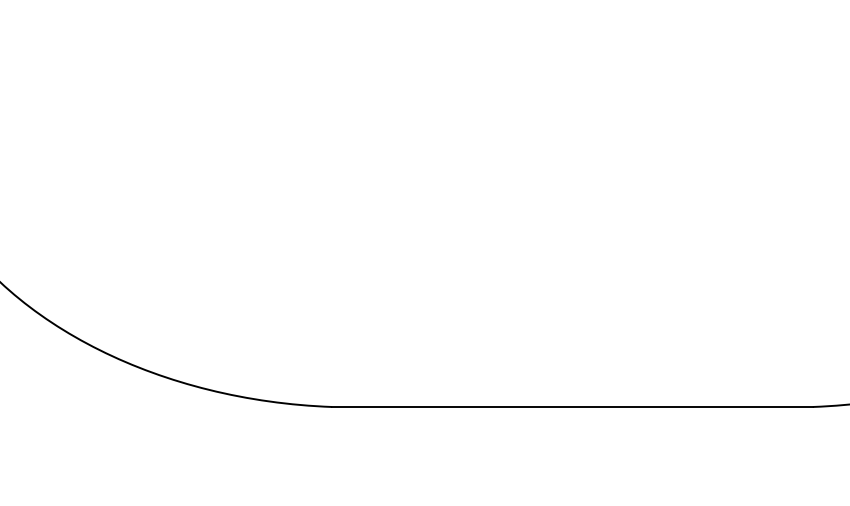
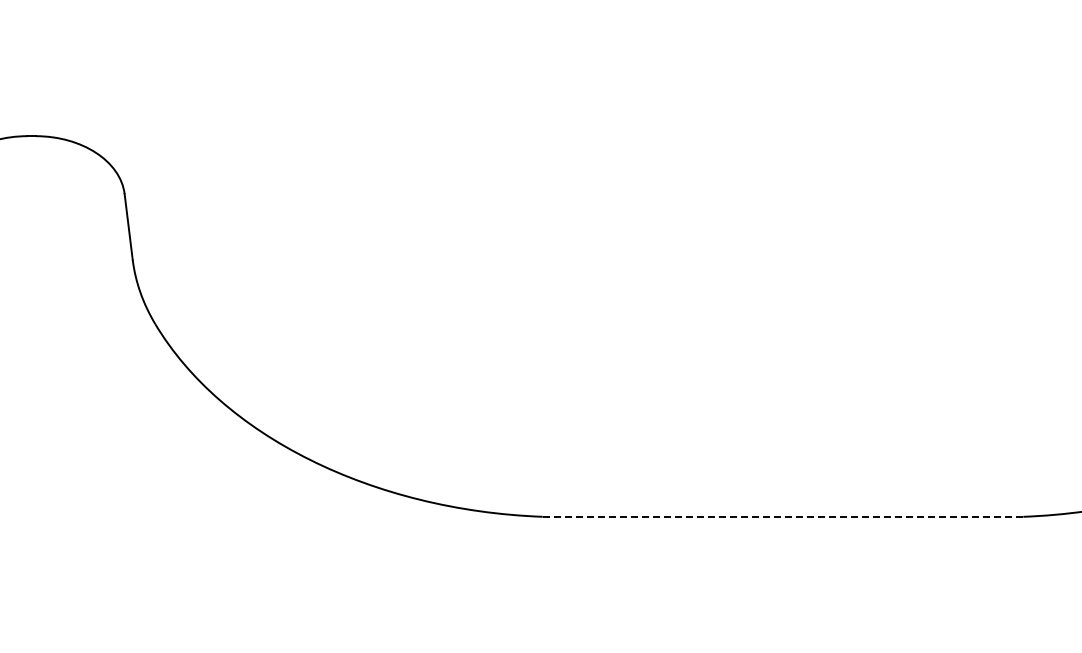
line: (571, 406) -> (782, 516), solid -> dashed

